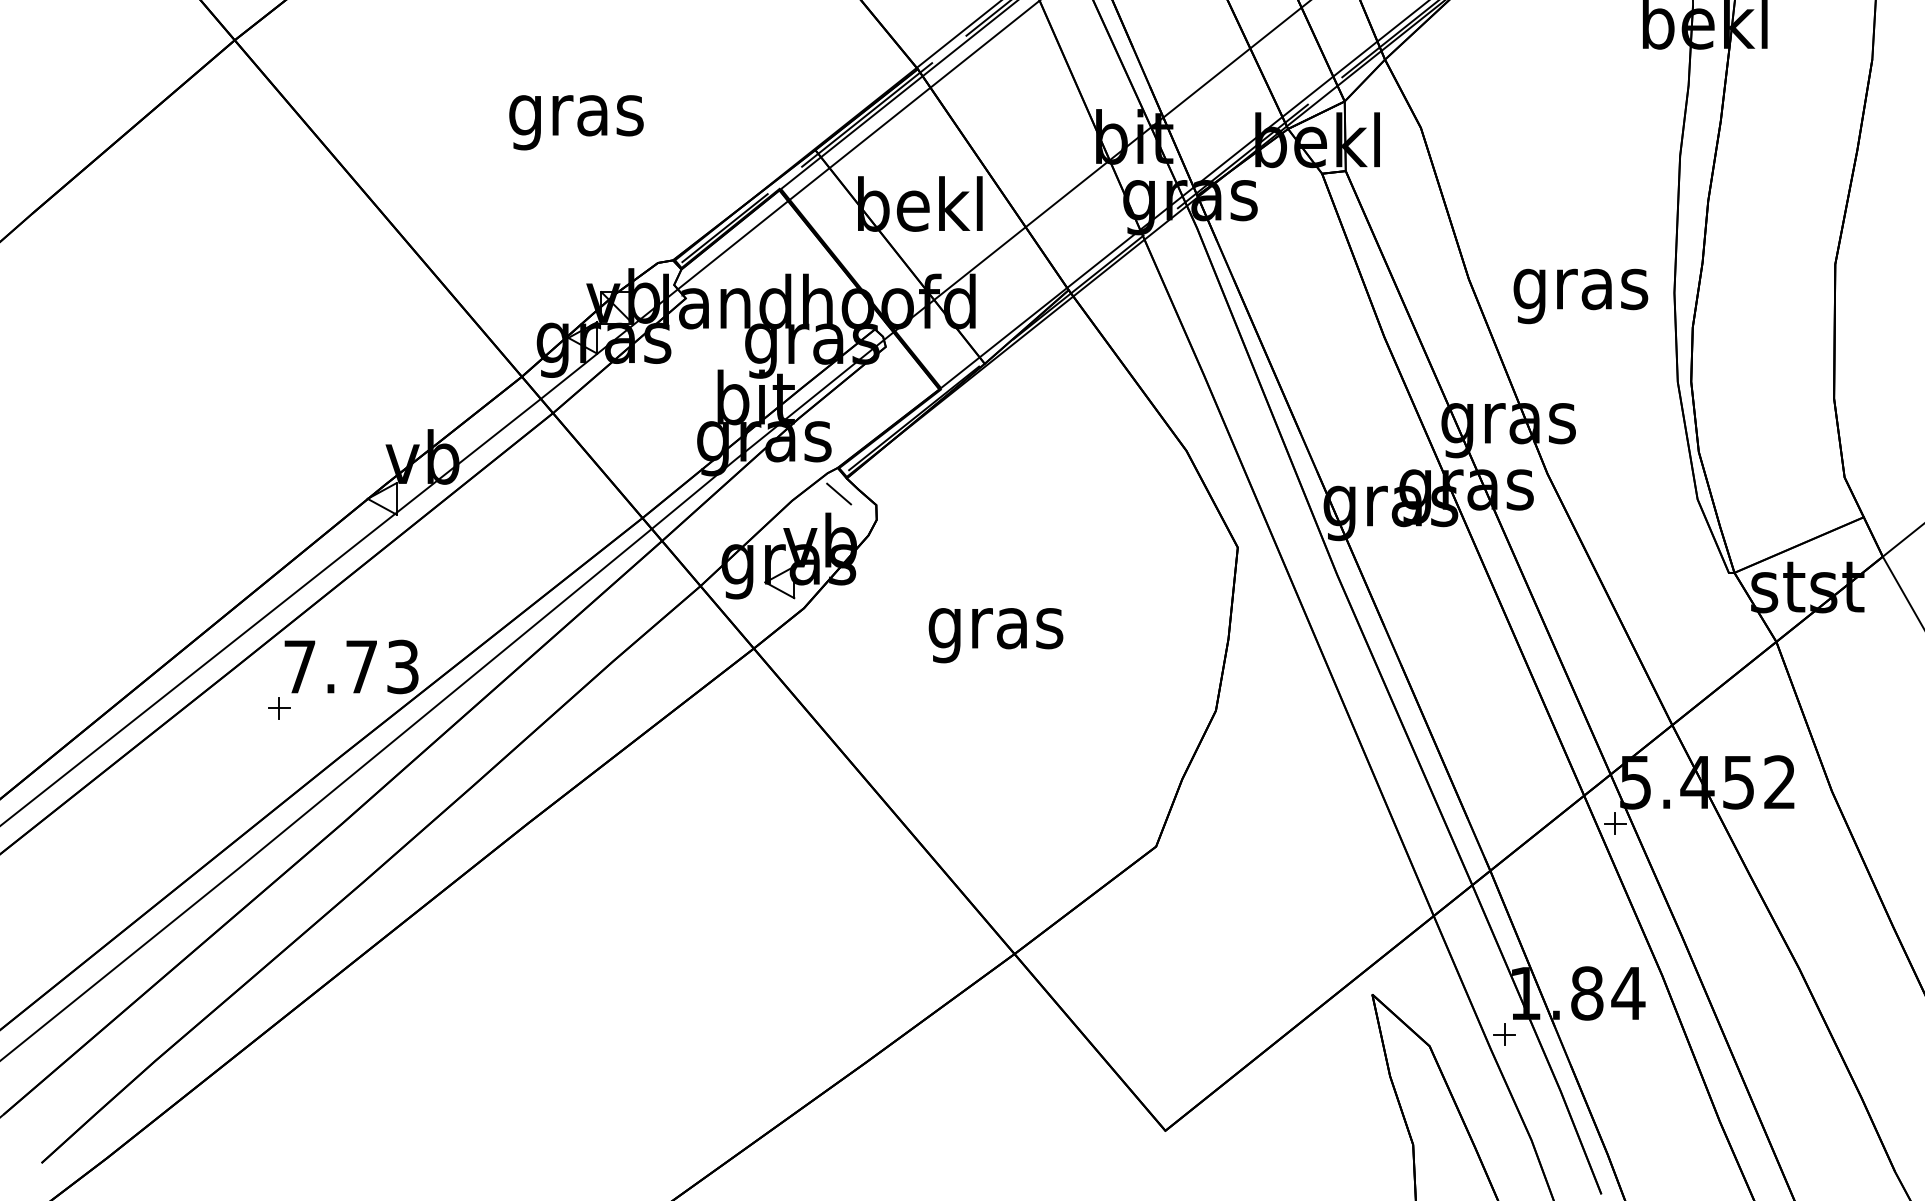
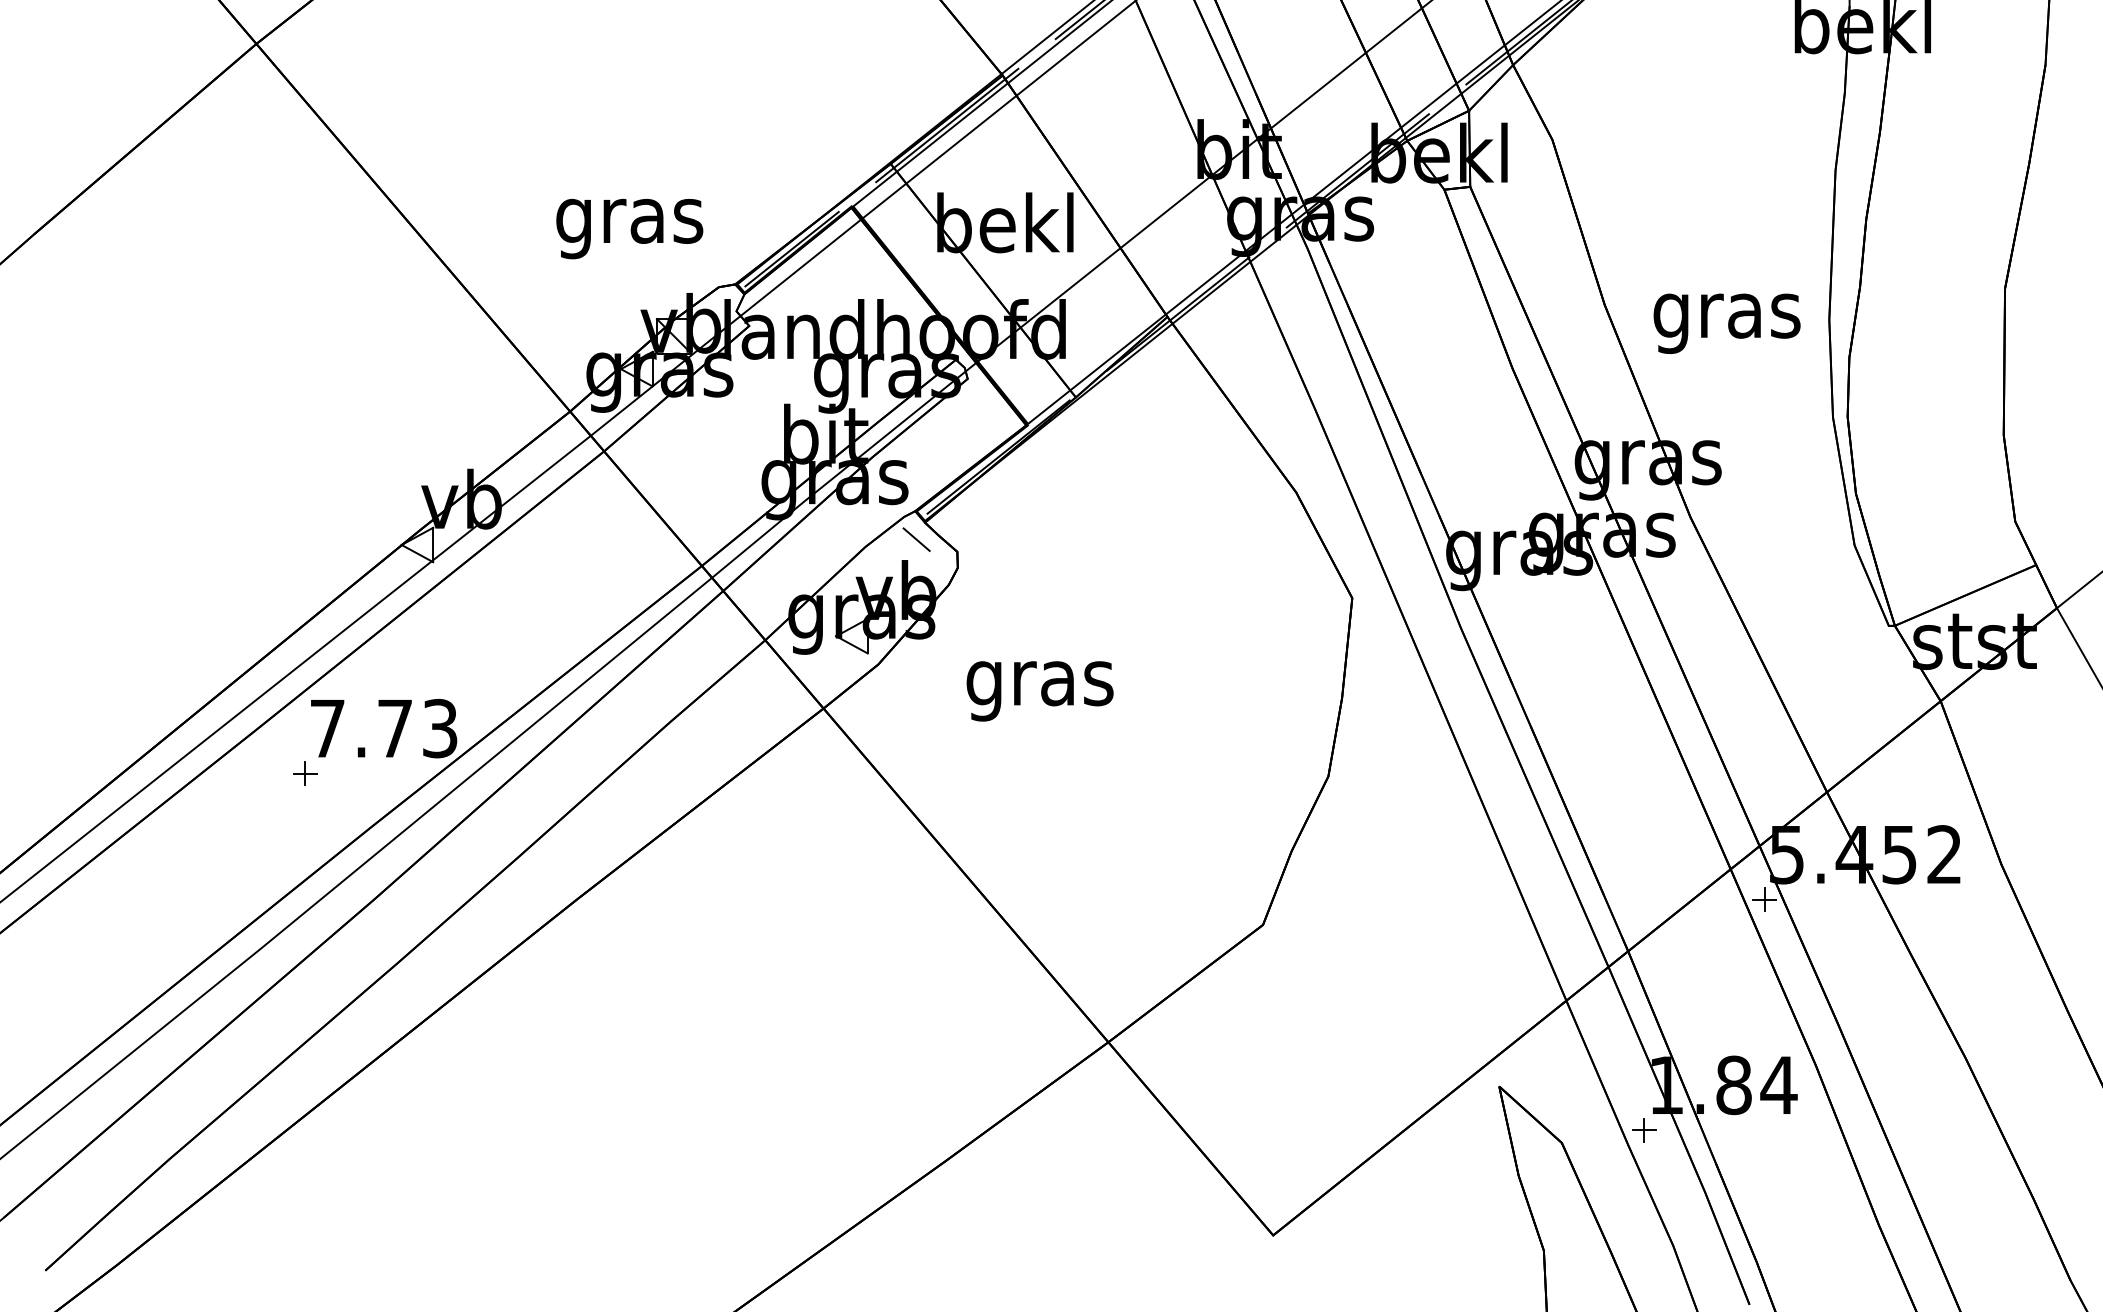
text: (576, 122) -> (629, 228), moved
text: (995, 635) -> (1039, 691), moved

